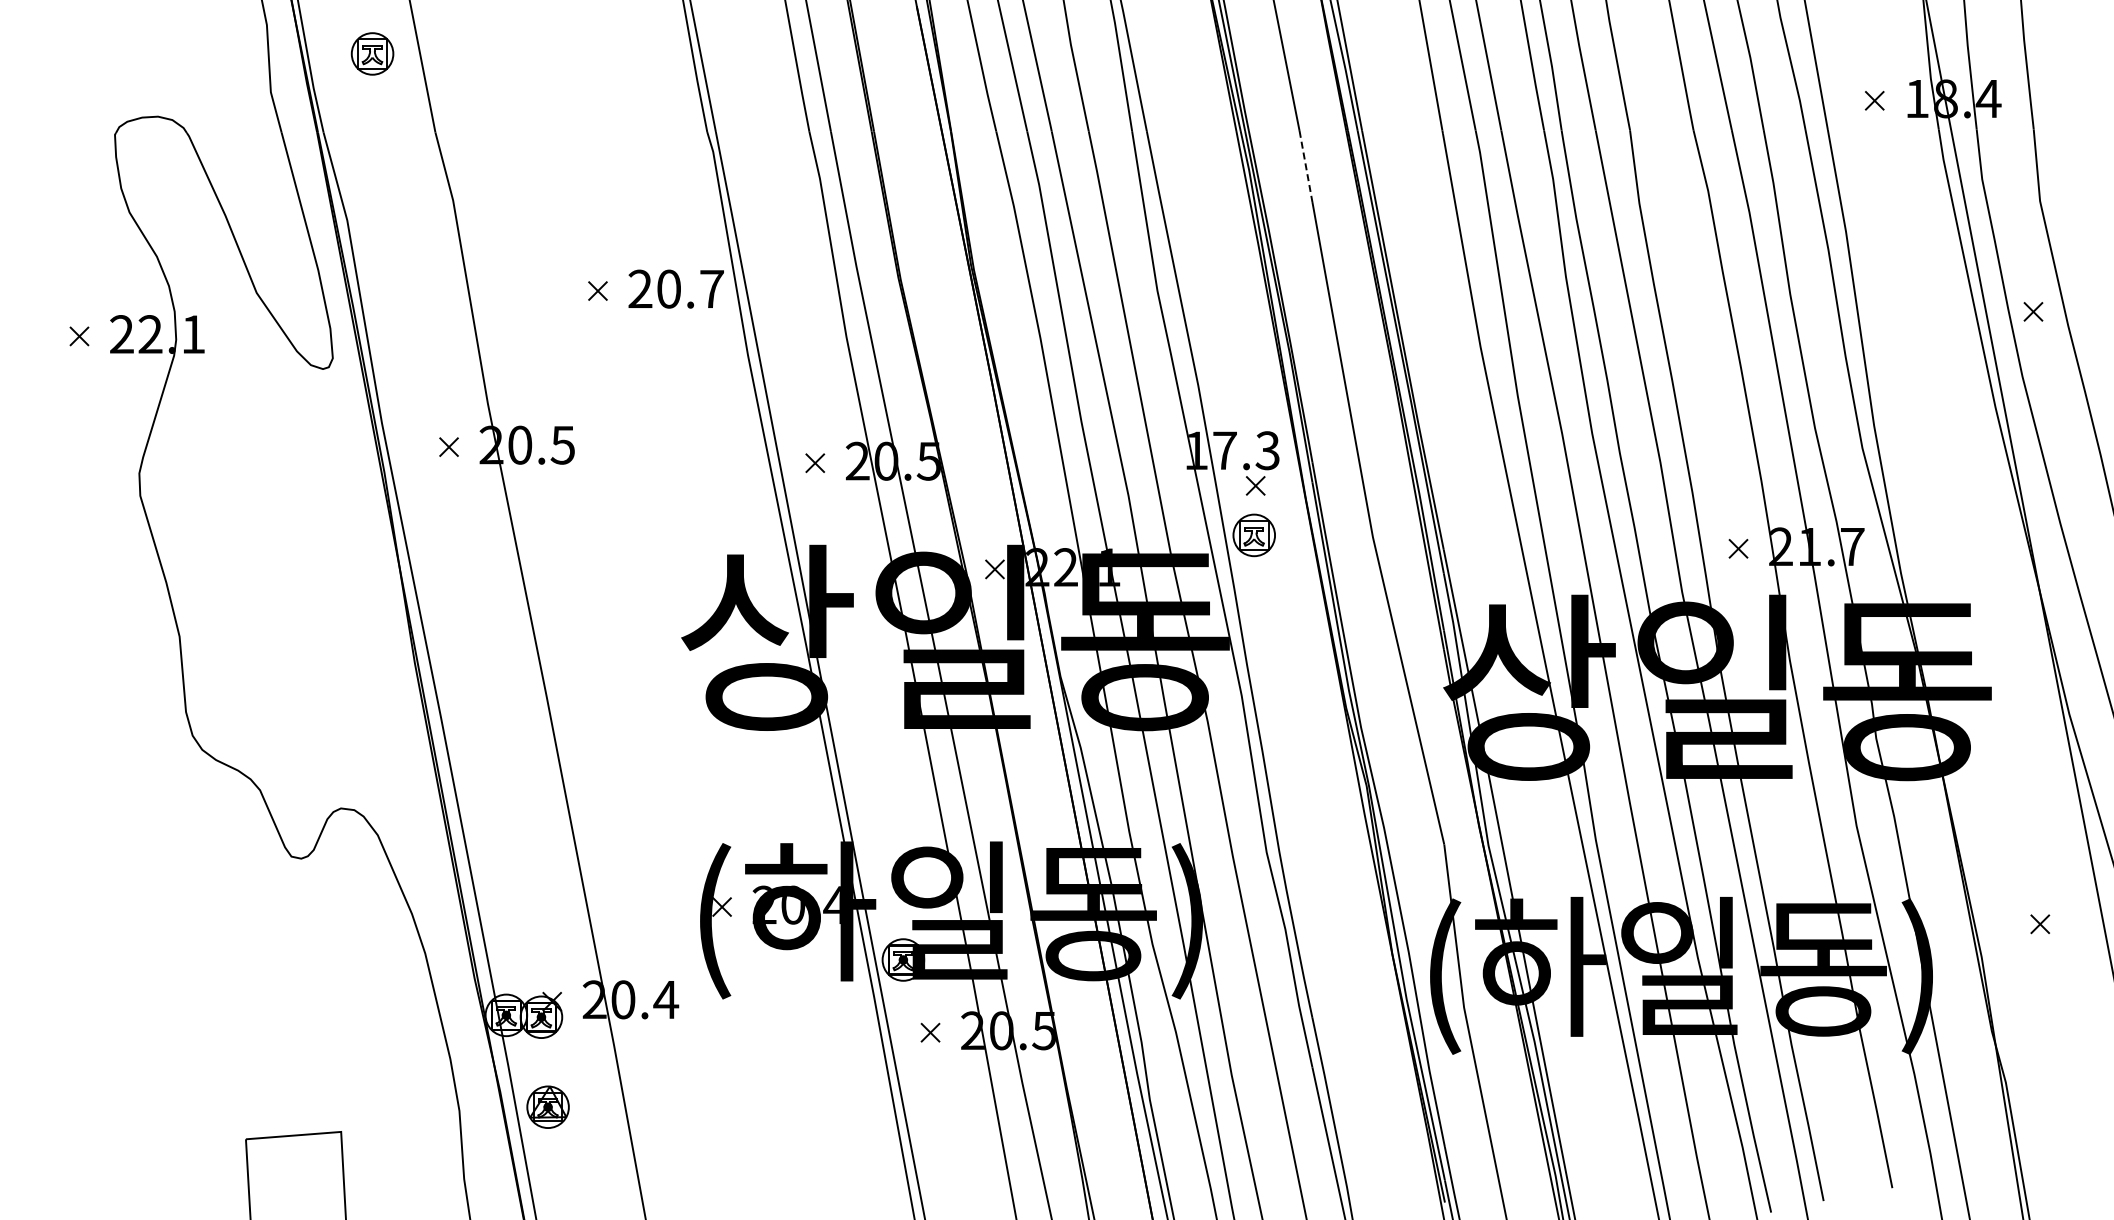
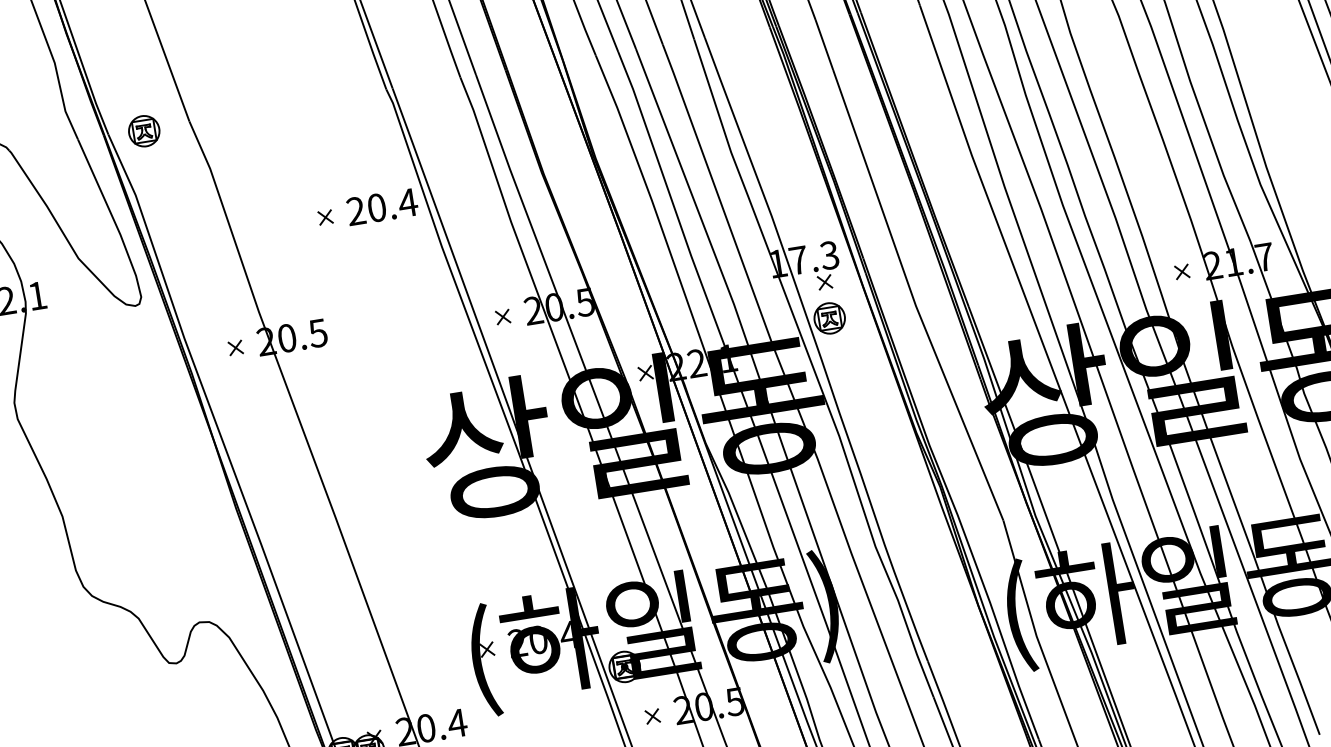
part: (372, 53) -> (144, 130), moved
line: (1306, 166) -> (824, 44), dashed -> solid
text: (711, 288) -> (407, 202), 20.7 -> 20.4

